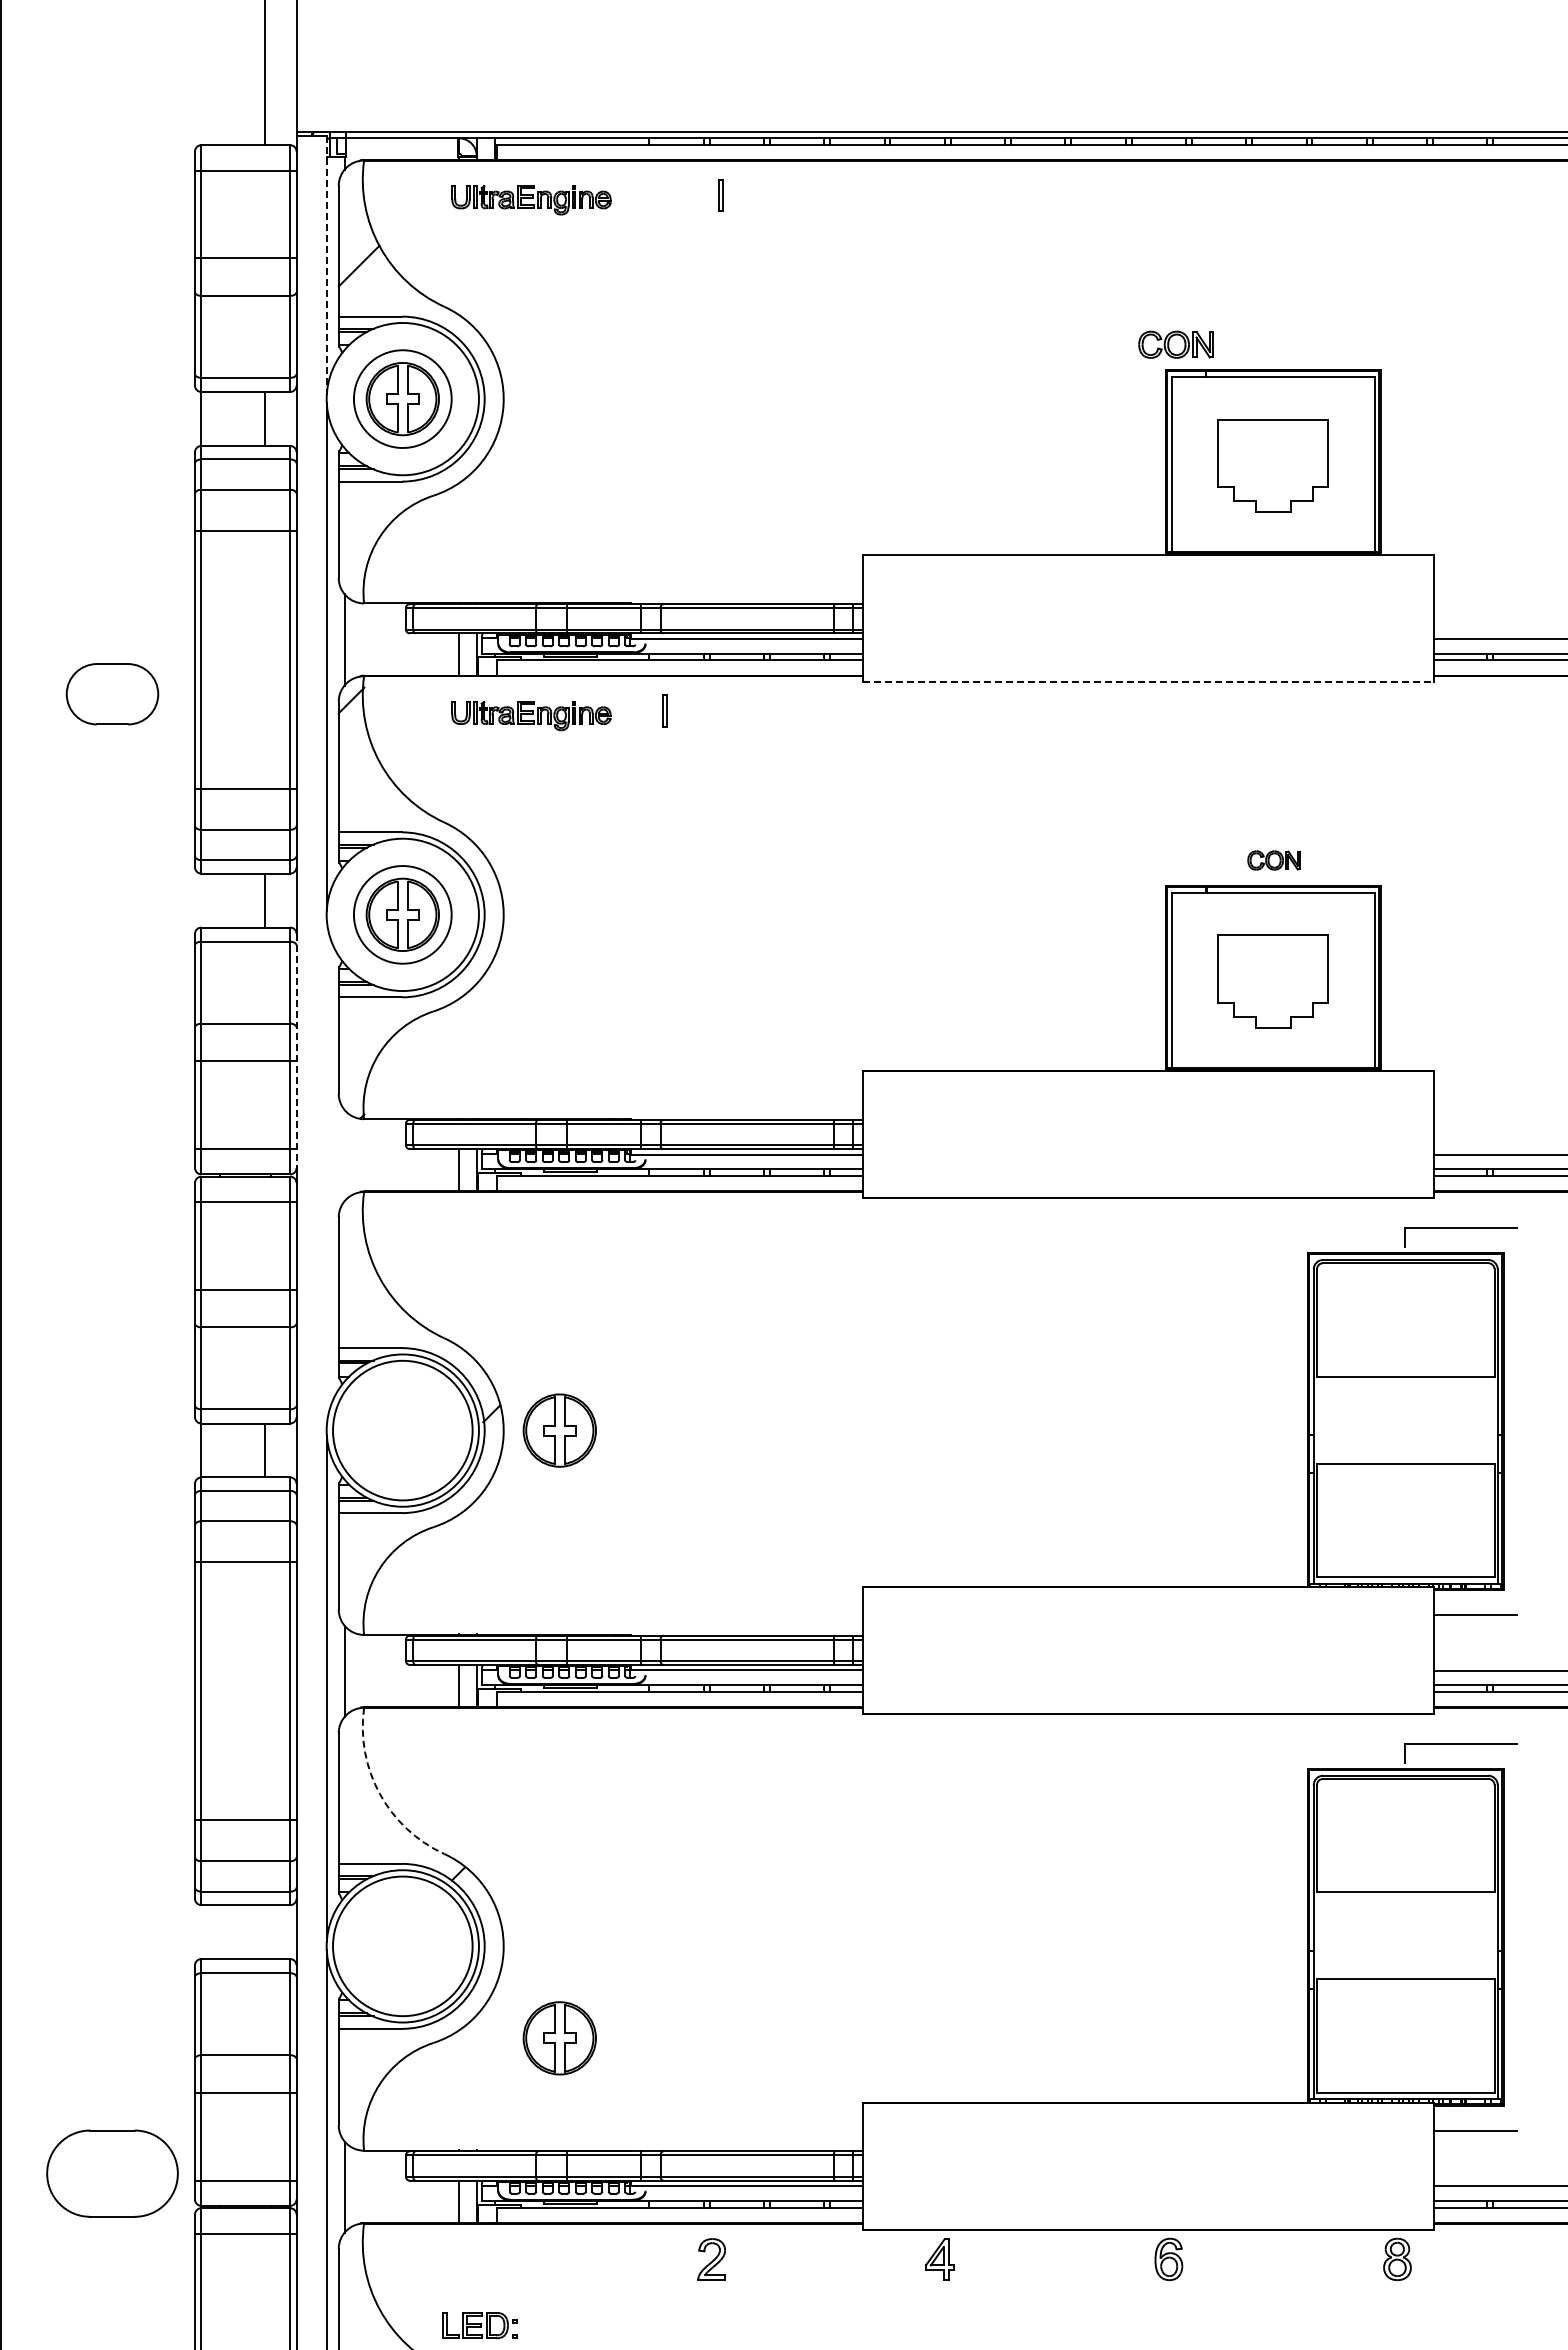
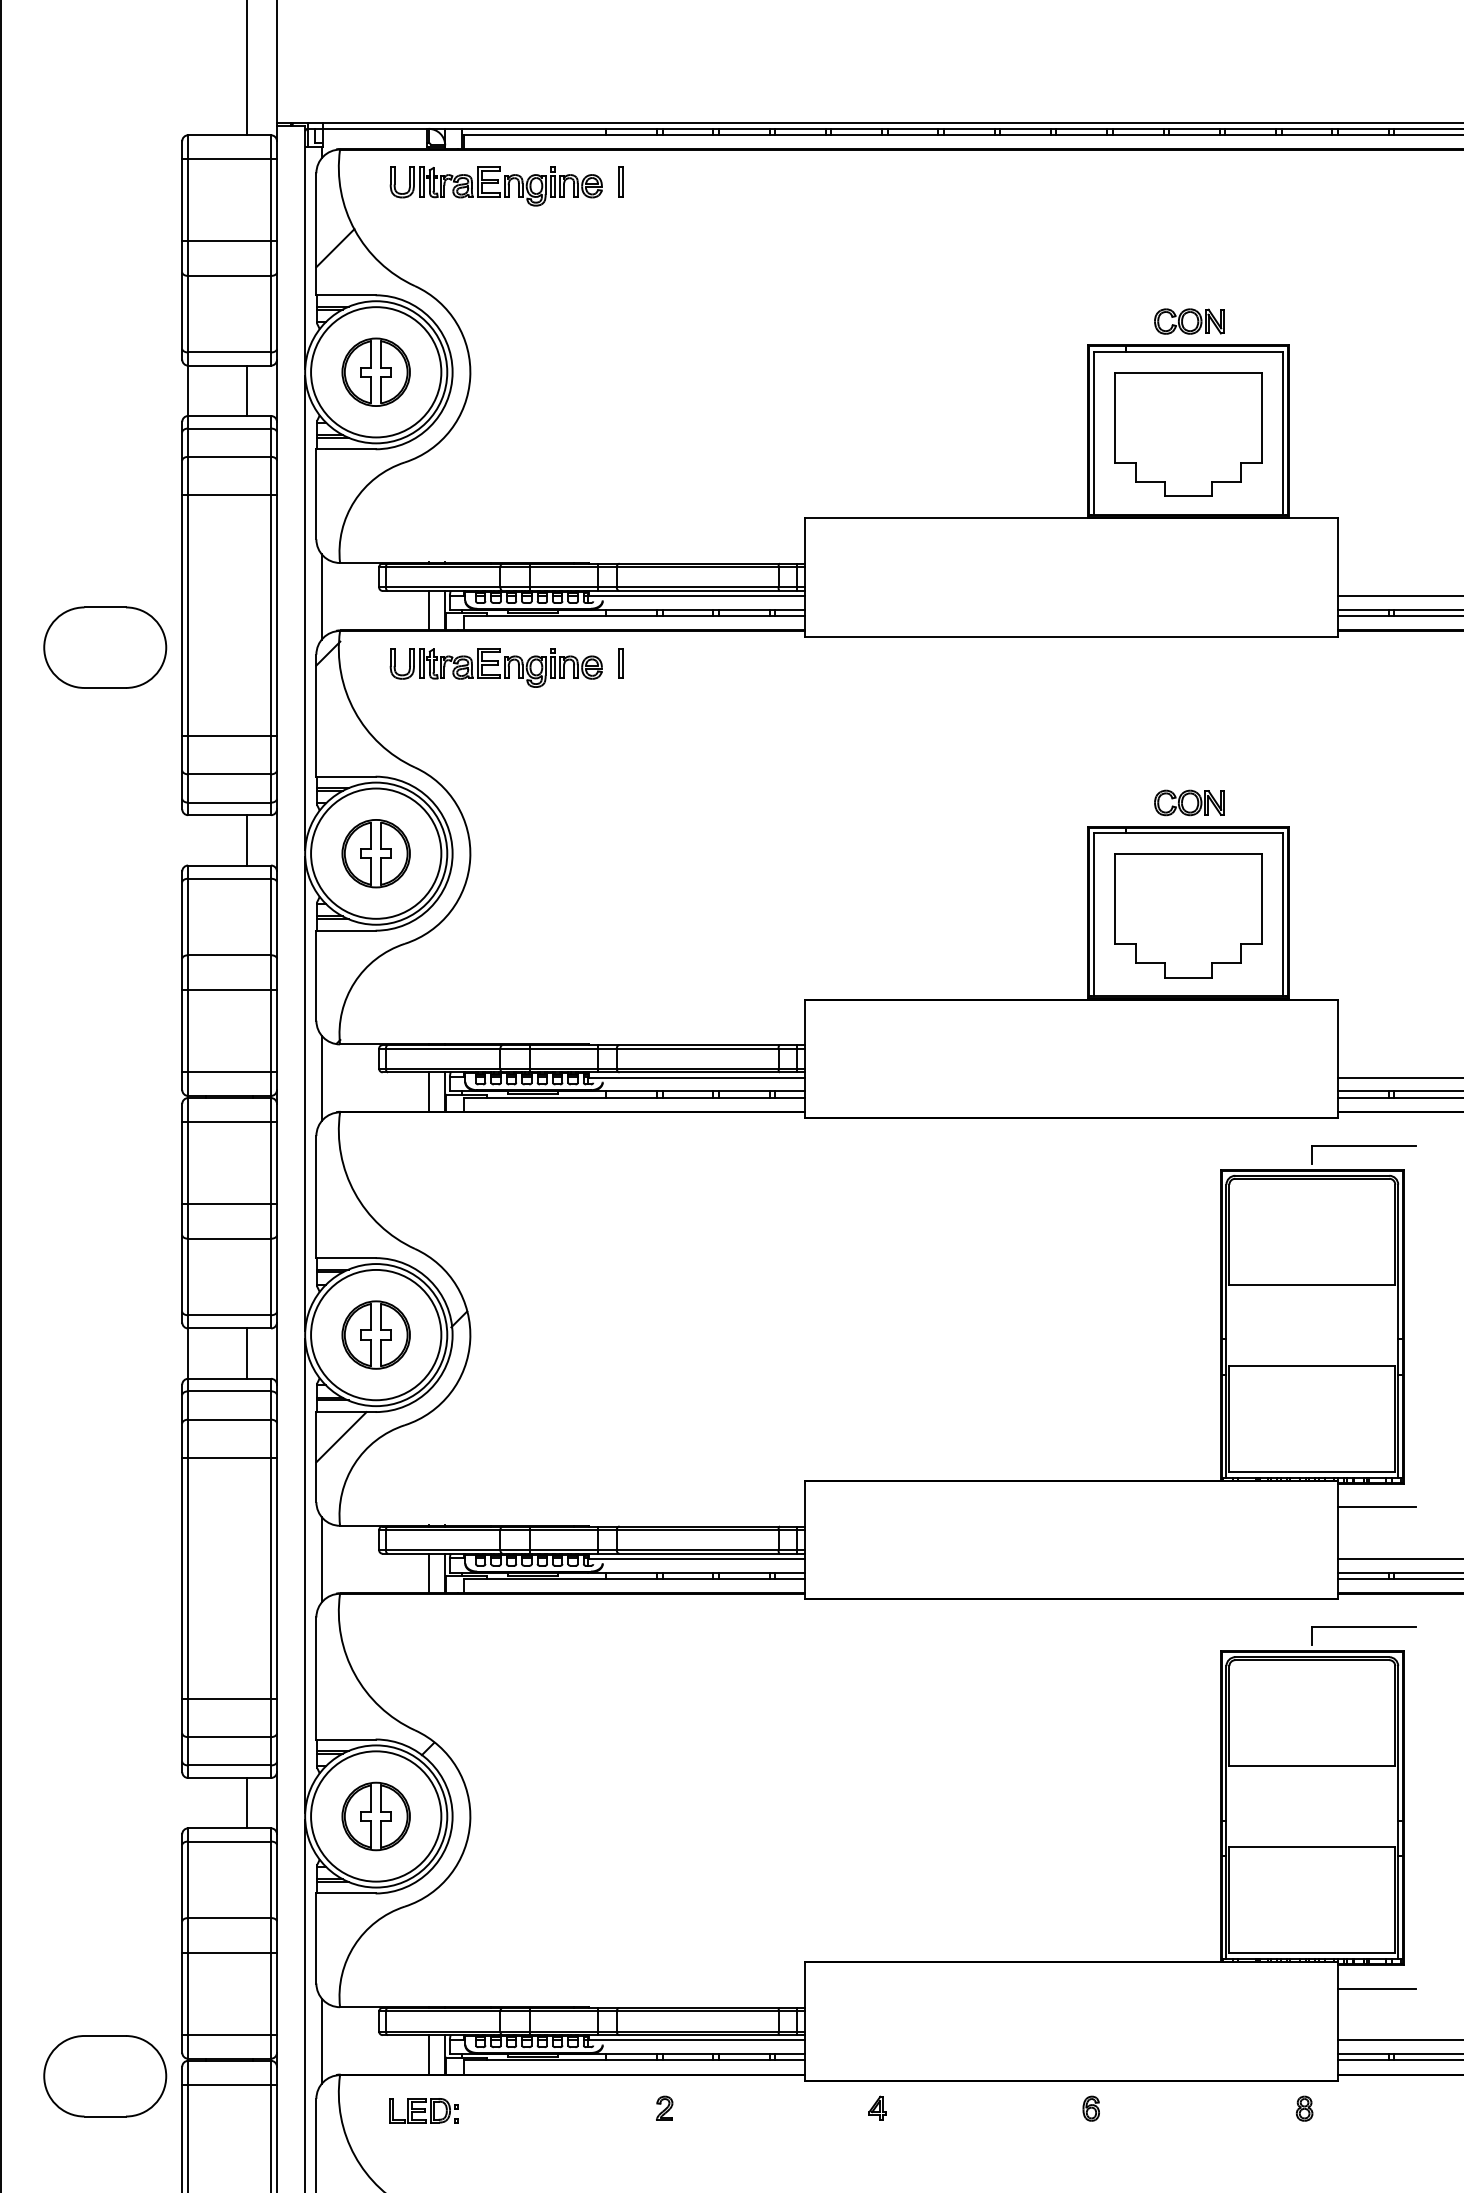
part: (720, 195) -> (620, 182), moved
part: (531, 200) -> (496, 186), size x1.43
line: (327, 265) -> (305, 247), dashed -> solid
part: (1175, 344) -> (1188, 321), moved
circle: (402, 398) -> (375, 371), size x1.43
part: (1273, 465) -> (1188, 434), size x1.43
line: (1148, 682) -> (1072, 636), dashed -> solid
part: (112, 694) -> (105, 648), size x1.43
part: (531, 715) -> (496, 667), size x1.43
part: (1273, 860) -> (1188, 802), size x1.43
circle: (402, 914) -> (375, 853), size x1.43
part: (1273, 981) -> (1188, 915), size x1.43
line: (296, 1051) -> (276, 981), dashed -> solid
line: (344, 1155) -> (321, 1078), added
line: (327, 1172) -> (305, 1094), added
part: (559, 1430) -> (375, 1334), moved
line: (365, 1539) -> (341, 1436), added
arc: (380, 1794) -> (355, 1674), dashed -> solid
line: (264, 1932) -> (247, 1803), added
part: (559, 2038) -> (375, 1816), moved
part: (112, 2173) -> (105, 2076), moved
part: (711, 2258) -> (664, 2107), size x0.62
part: (939, 2258) -> (877, 2107), size x0.62
part: (1168, 2259) -> (1090, 2108), size x0.62
part: (1397, 2259) -> (1304, 2108), size x0.62
part: (479, 2325) -> (423, 2110), moved

